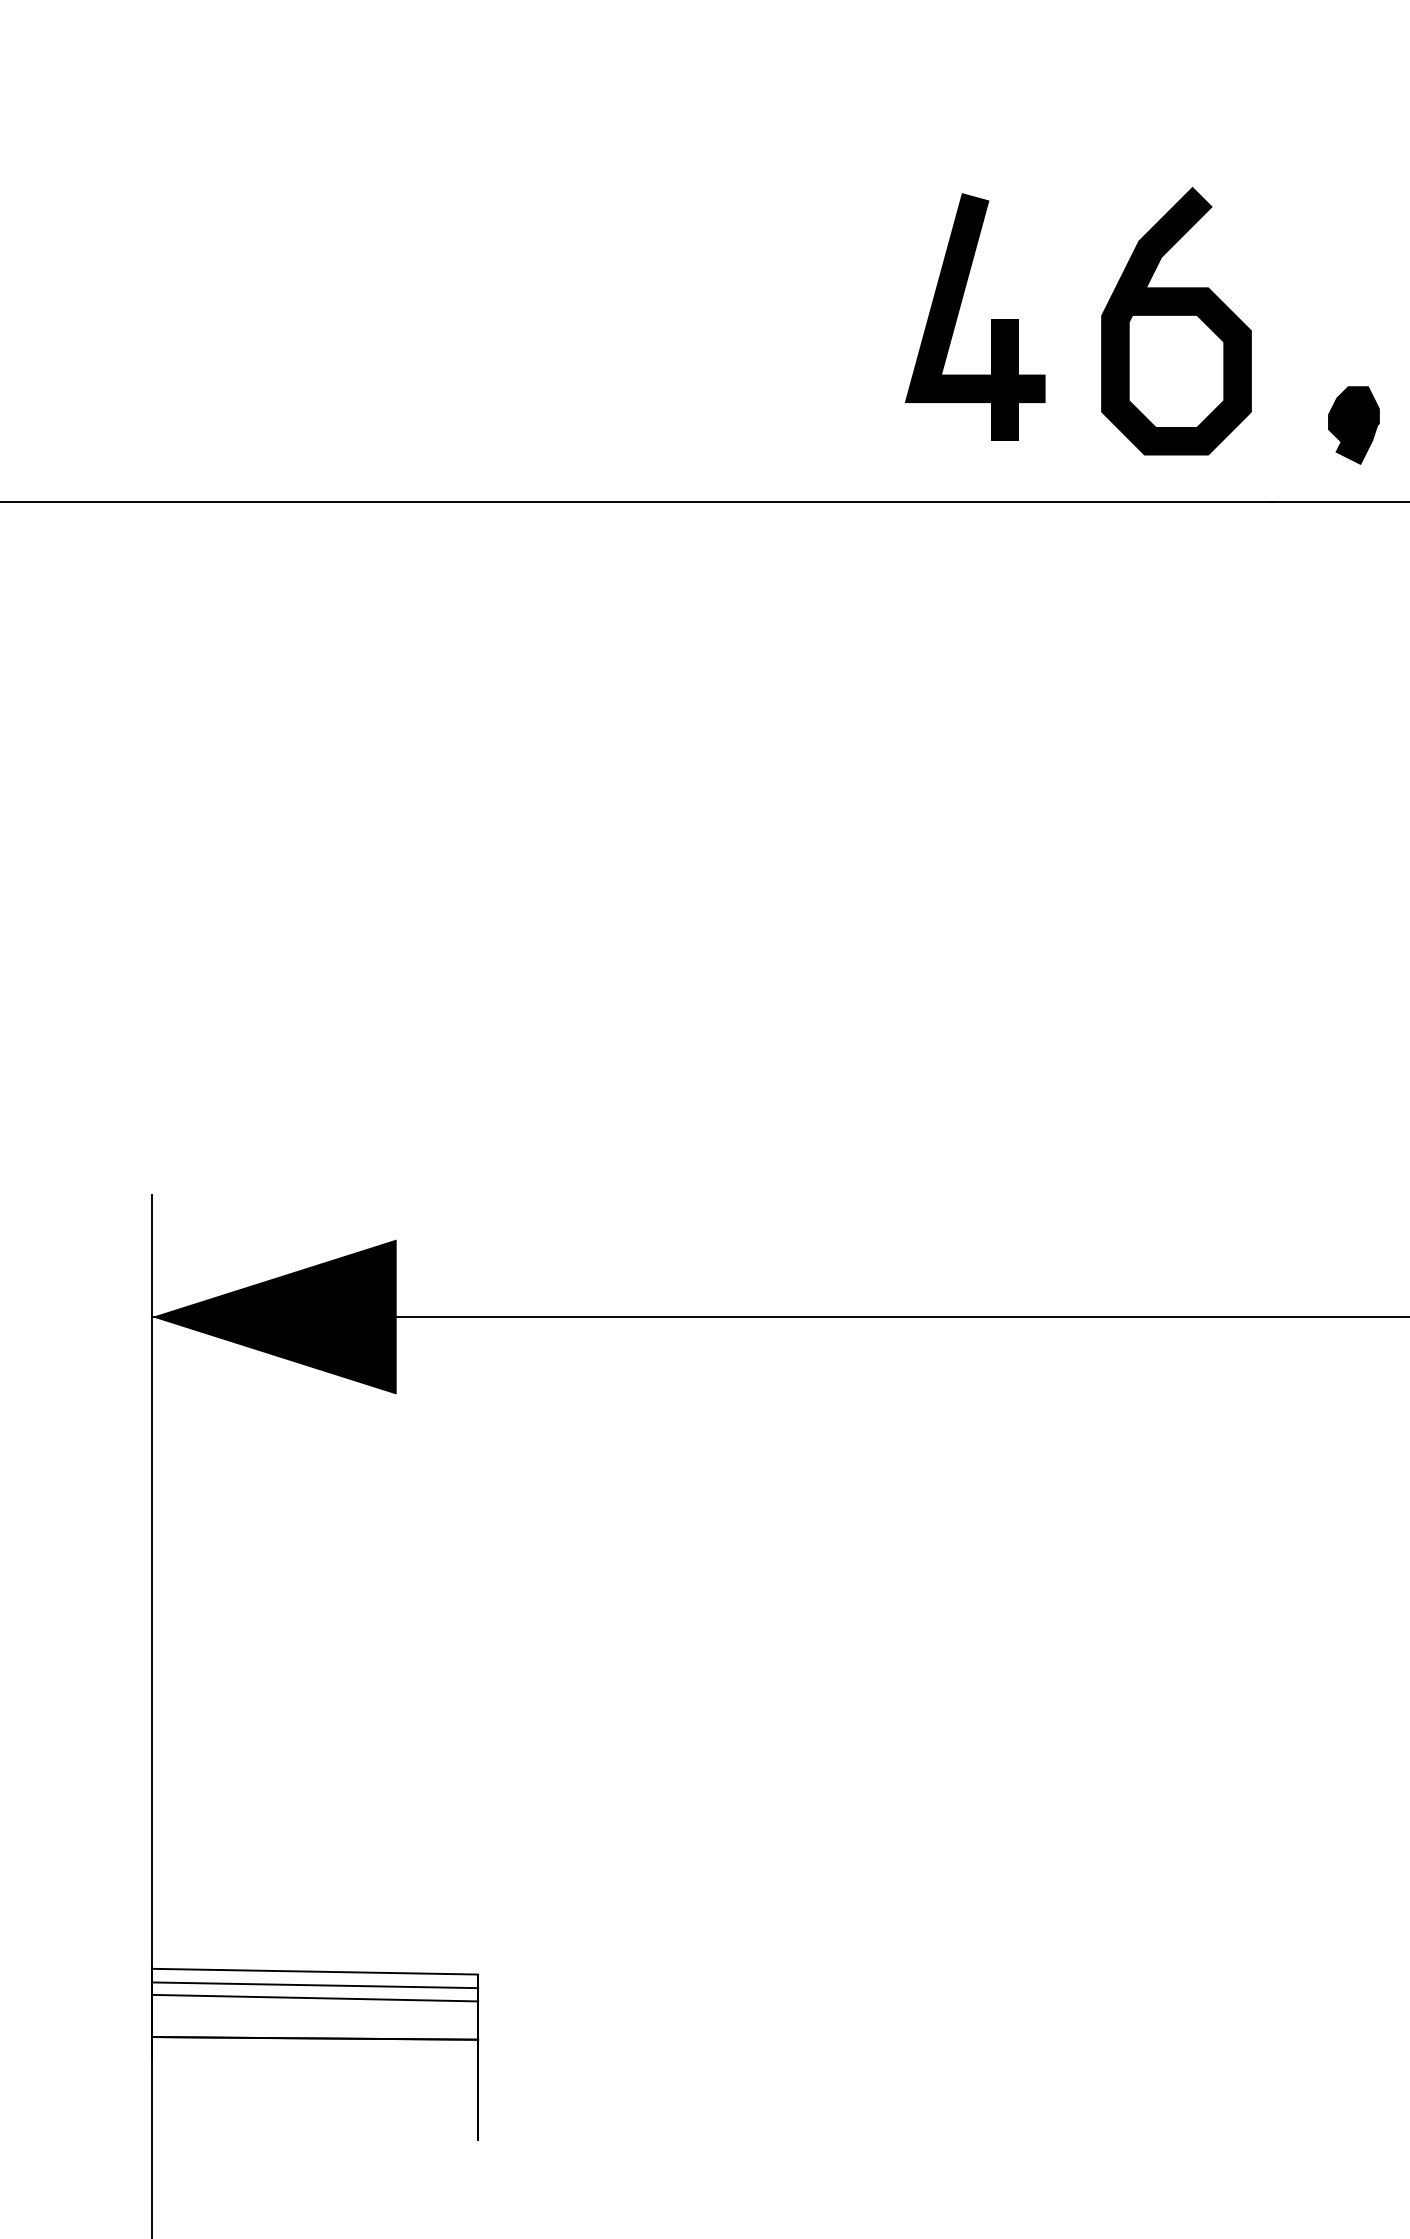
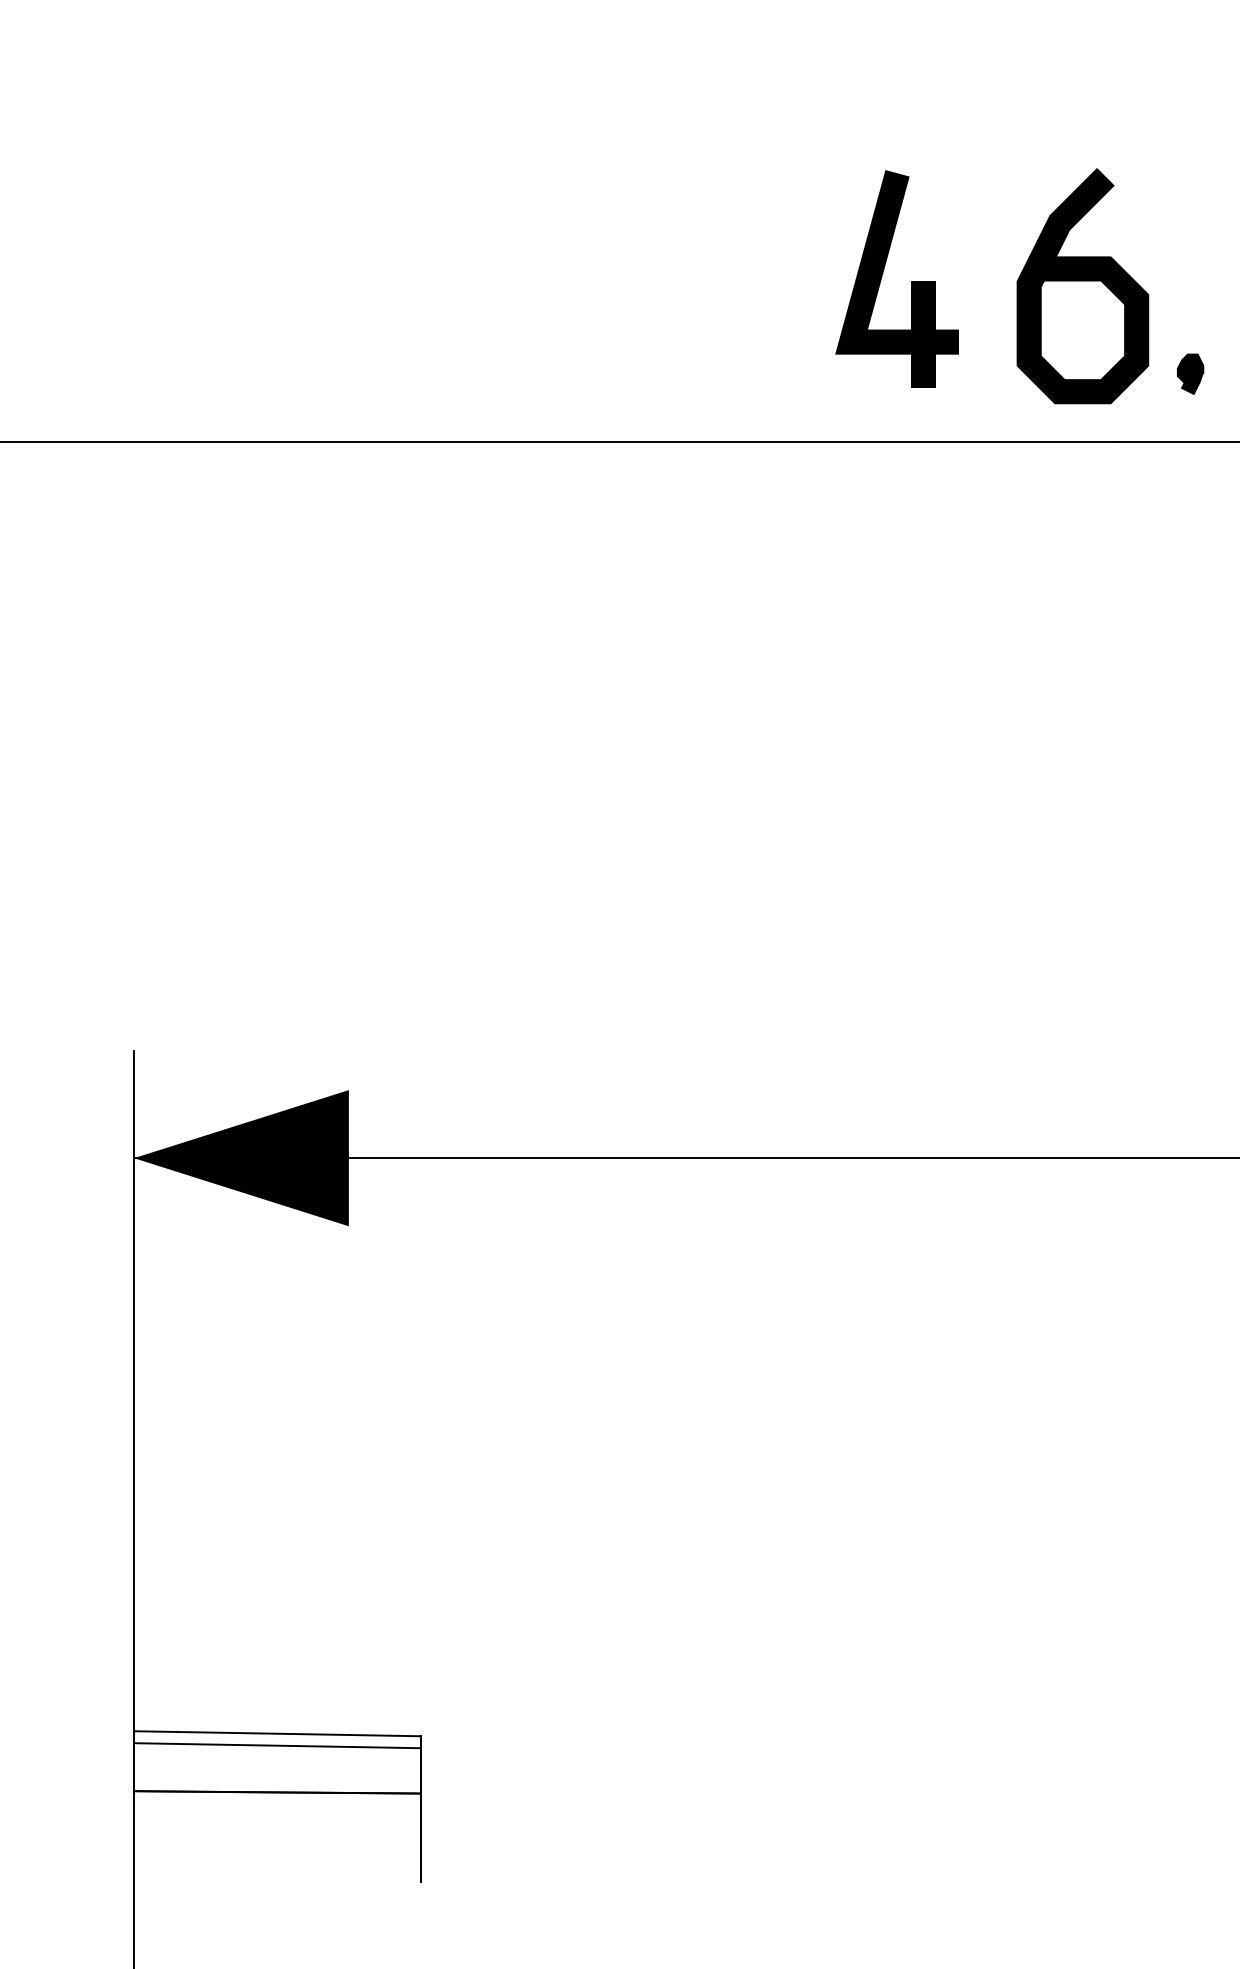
curve: (1176, 315) -> (1082, 281), moved
part: (991, 319) -> (911, 281), moved
part: (1353, 425) -> (1190, 374), size x0.6
line: (315, 1997) -> (277, 1756), removed

